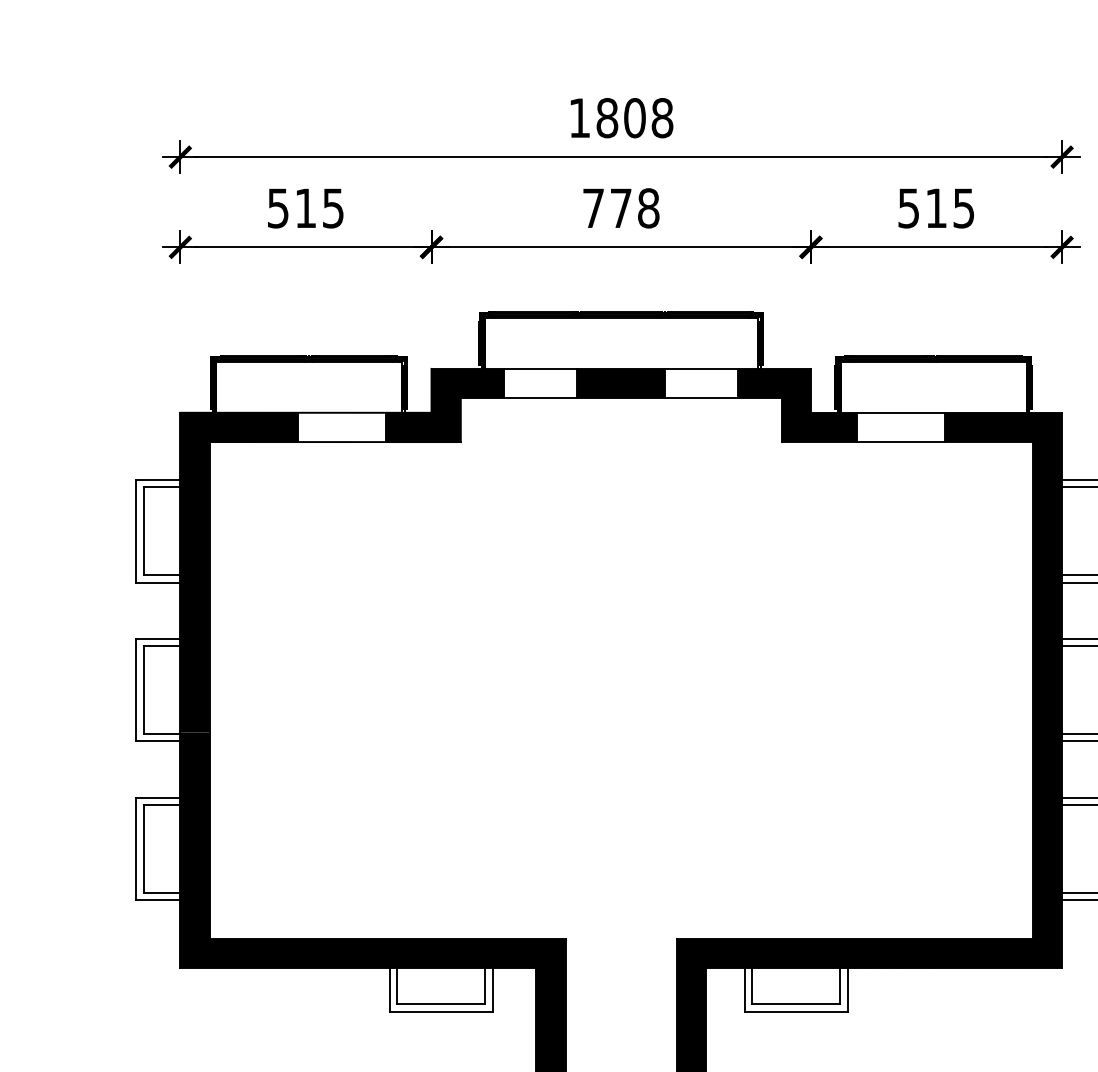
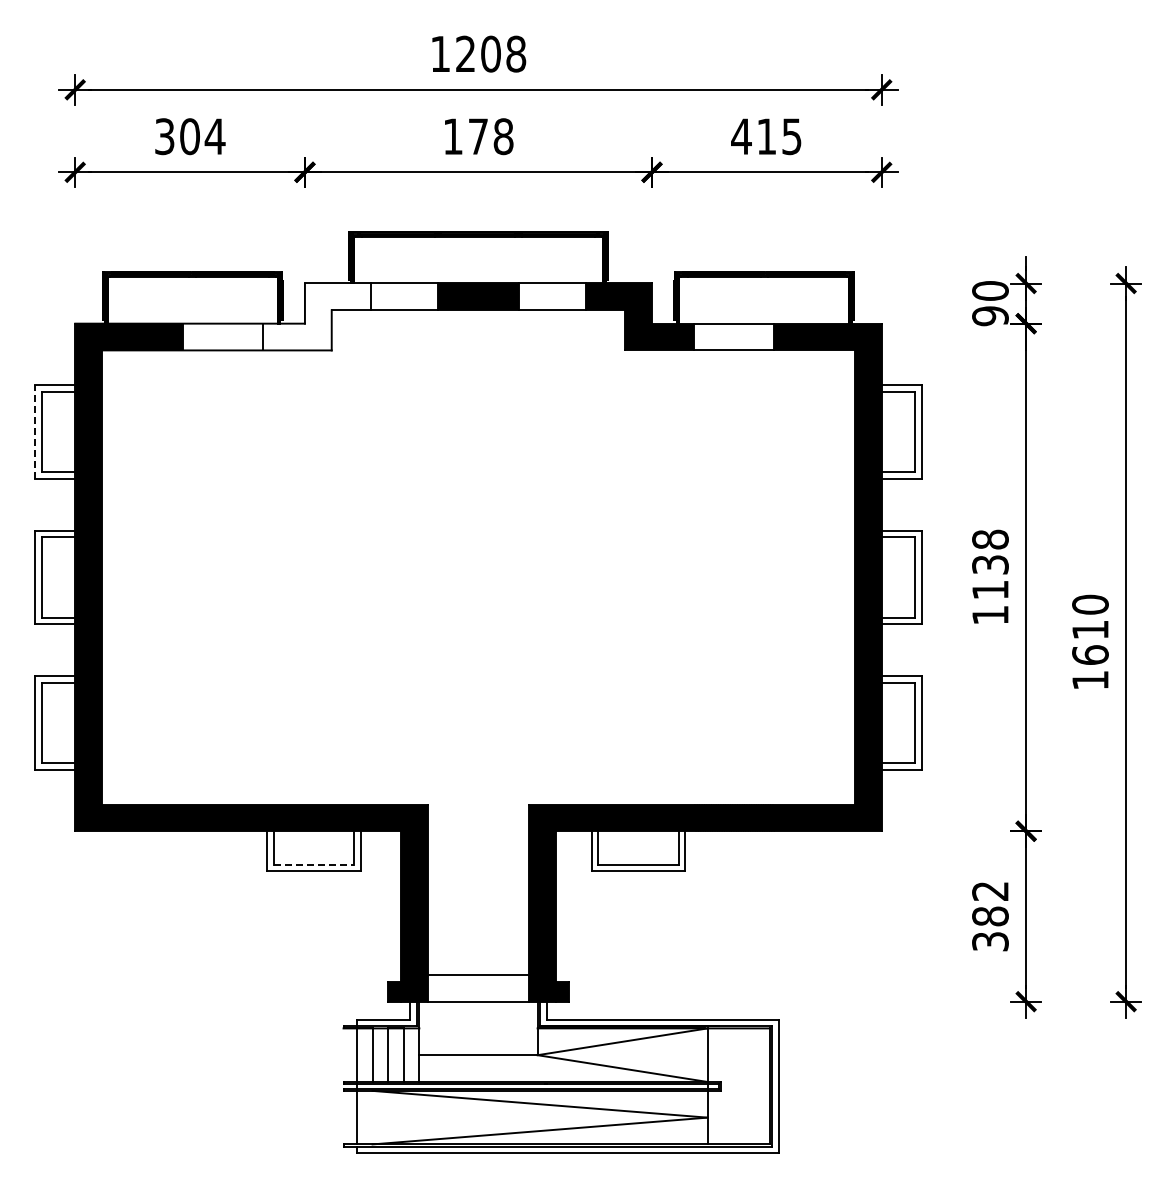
text: (607, 117) -> (465, 53), 1808 -> 1208
text: (306, 208) -> (190, 136), 515 -> 304
text: (593, 208) -> (453, 136), 778 -> 178
text: (908, 208) -> (741, 136), 515 -> 415
fill: (445, 404) -> (317, 316), removed
line: (136, 531) -> (35, 432), solid -> dashed
line: (441, 1004) -> (314, 864), solid -> dashed

